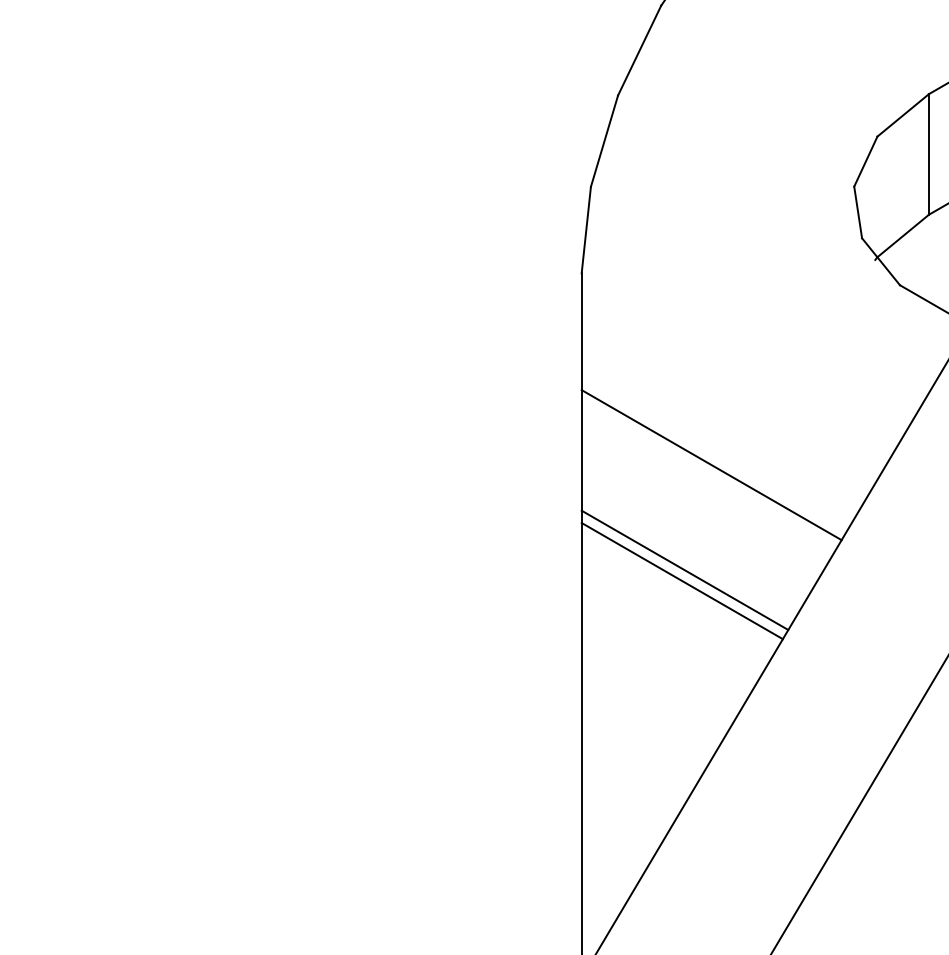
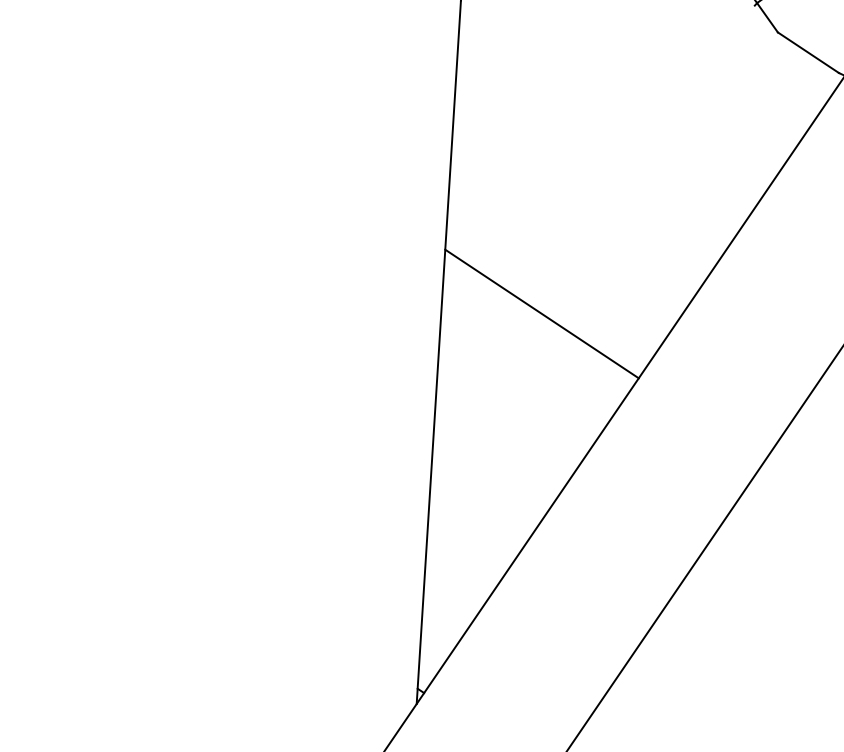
line: (711, 465) -> (578, 200), removed
line: (684, 570) -> (544, 303), removed

